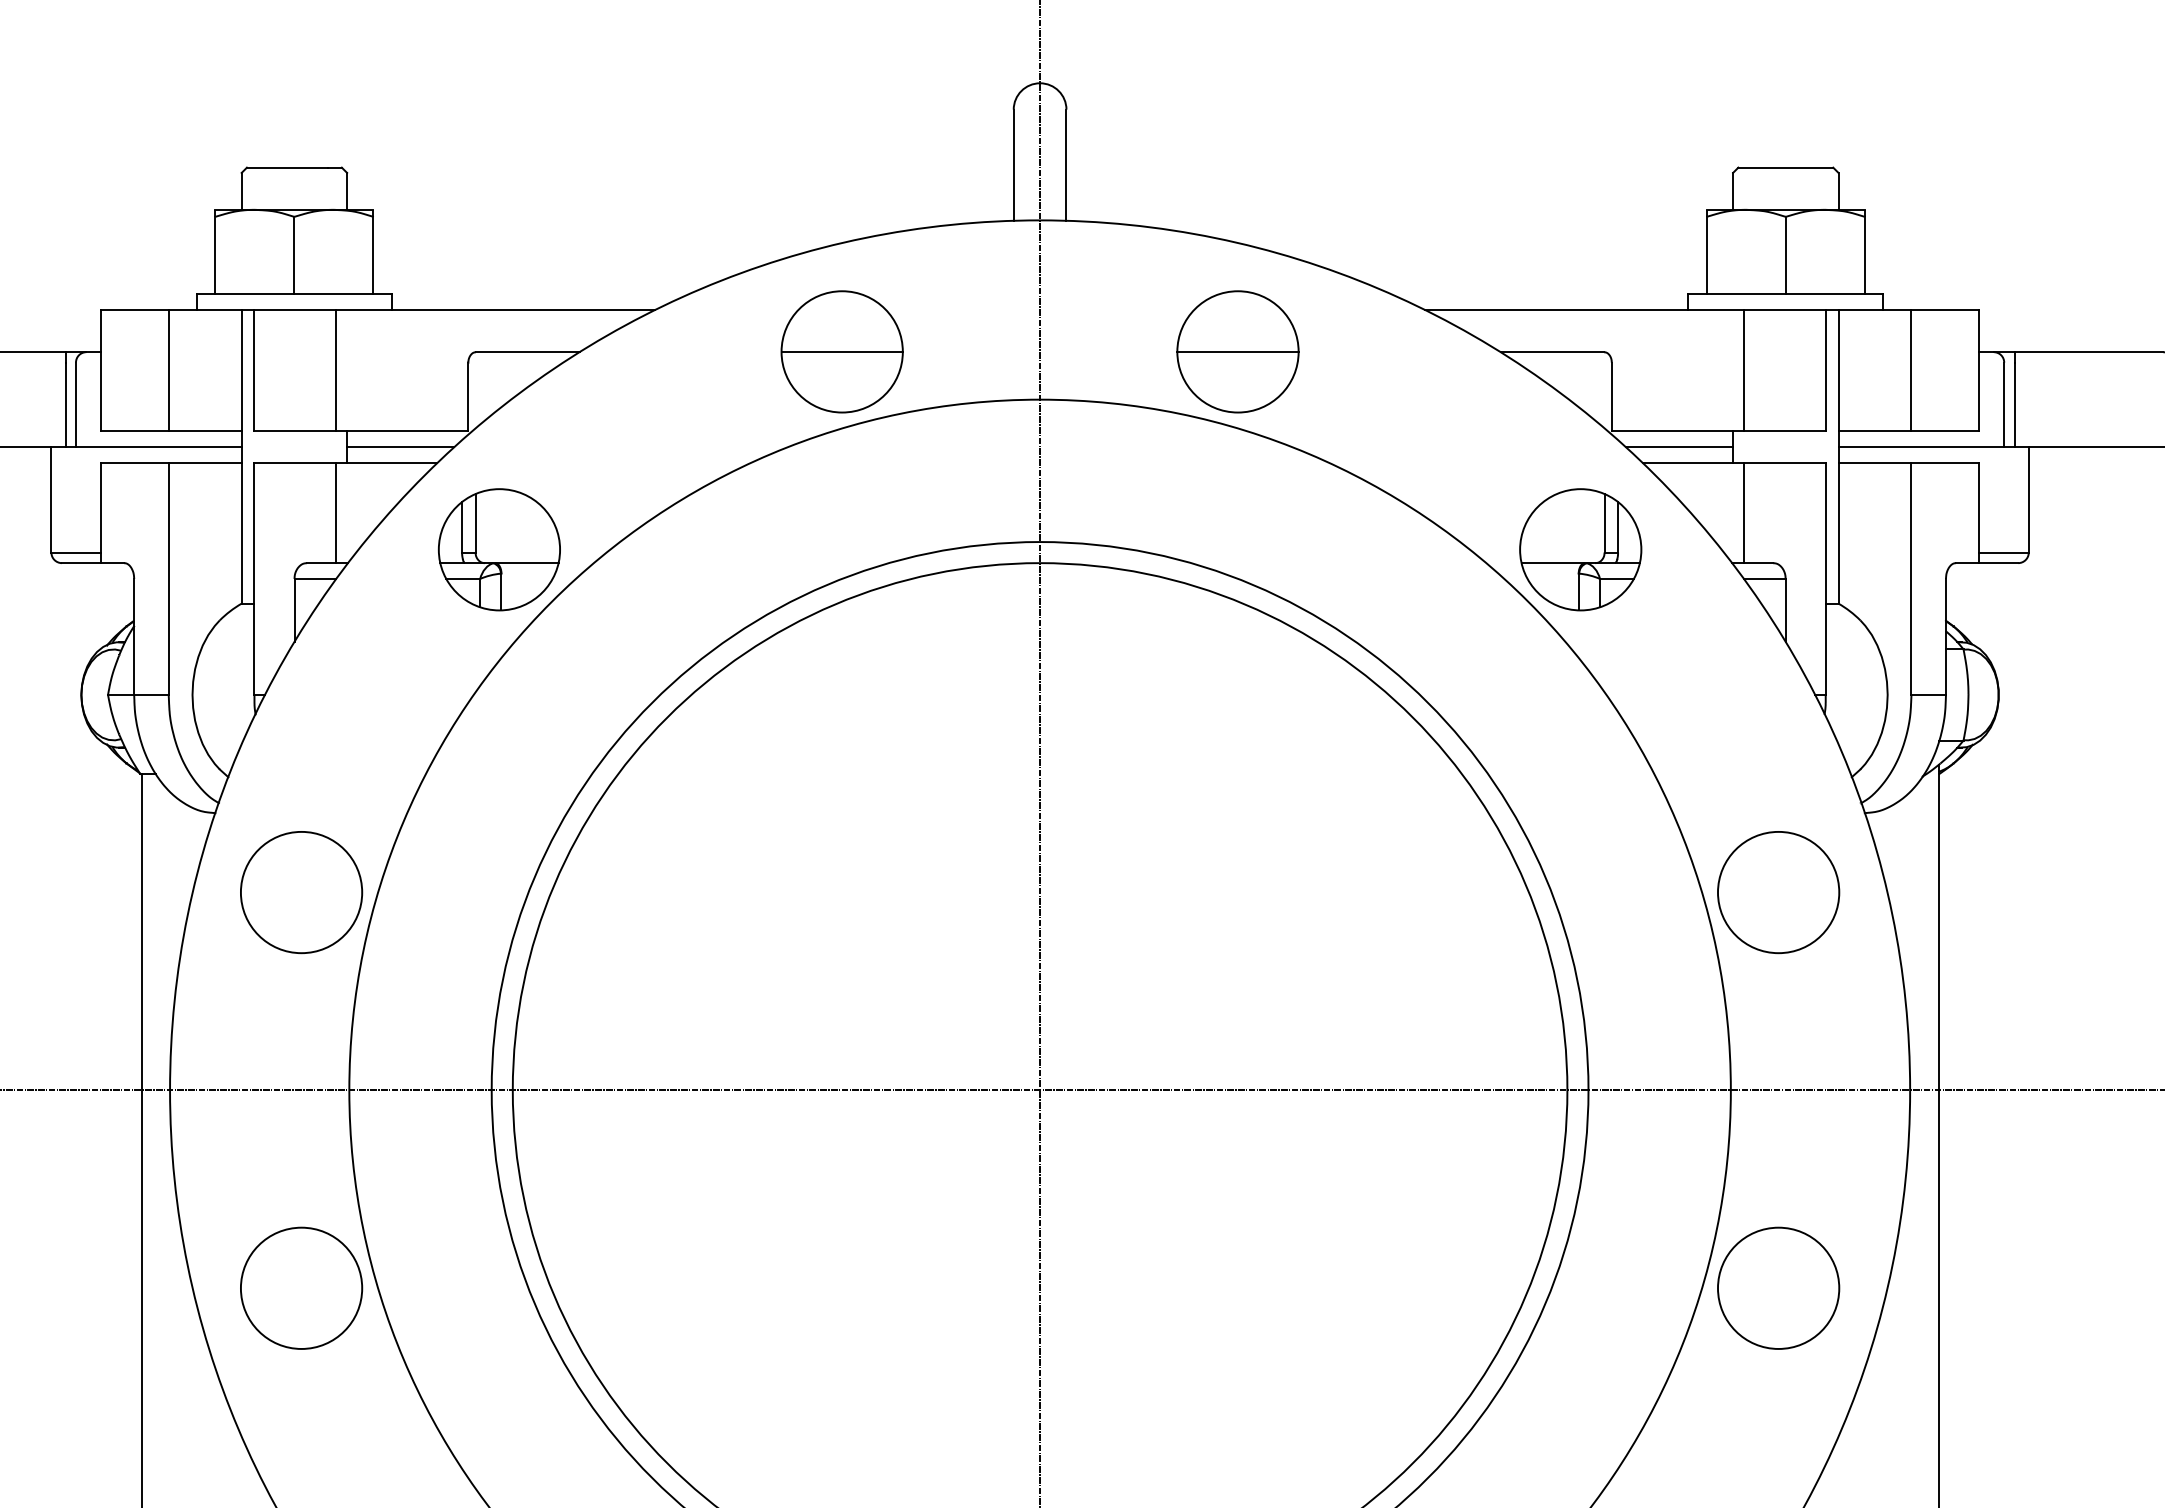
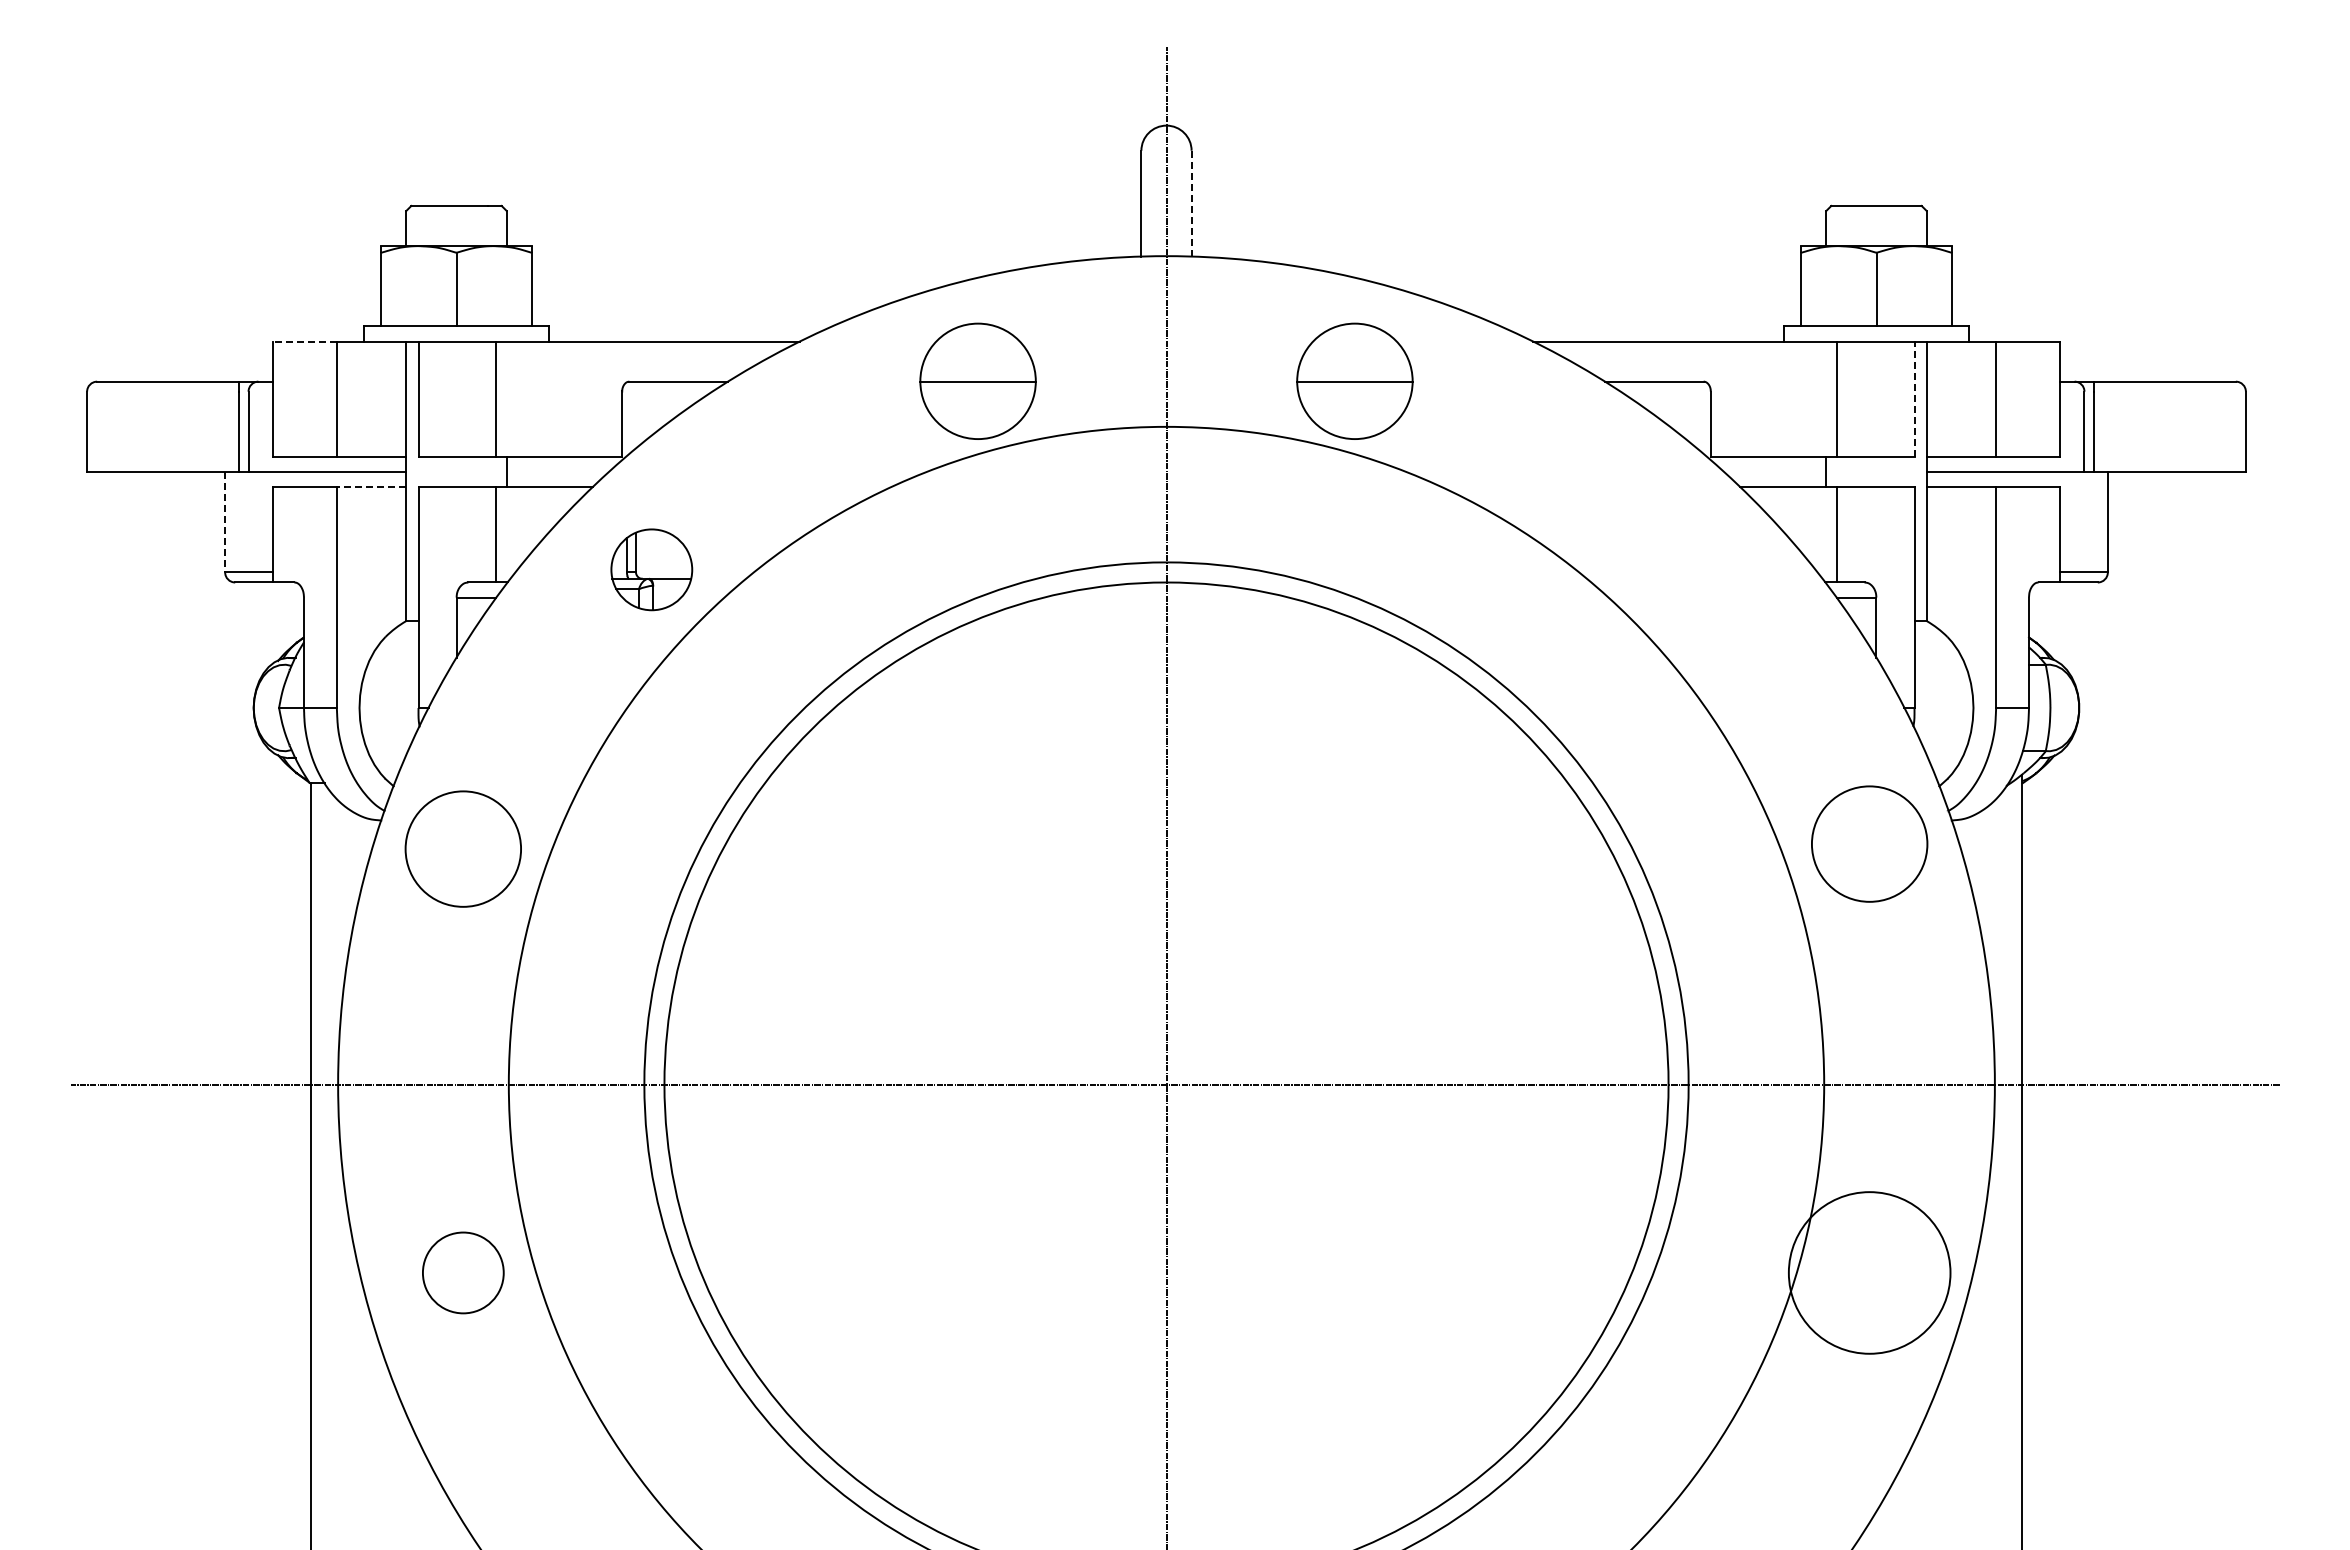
line: (1066, 165) -> (1191, 203), solid -> dashed
line: (134, 310) -> (304, 341), solid -> dashed
line: (1825, 370) -> (1914, 399), solid -> dashed
line: (400, 447) -> (557, 472), removed
line: (1679, 447) -> (1775, 472), removed
line: (205, 463) -> (371, 487), solid -> dashed
line: (51, 500) -> (225, 522), solid -> dashed
part: (499, 549) -> (651, 569), size x0.7
part: (1579, 549) -> (1680, 569), removed
circle: (300, 891) -> (462, 848), moved
circle: (1778, 891) -> (1869, 843), moved
circle: (301, 1287) -> (463, 1272), size x0.7
circle: (1778, 1287) -> (1869, 1272), size x1.4

